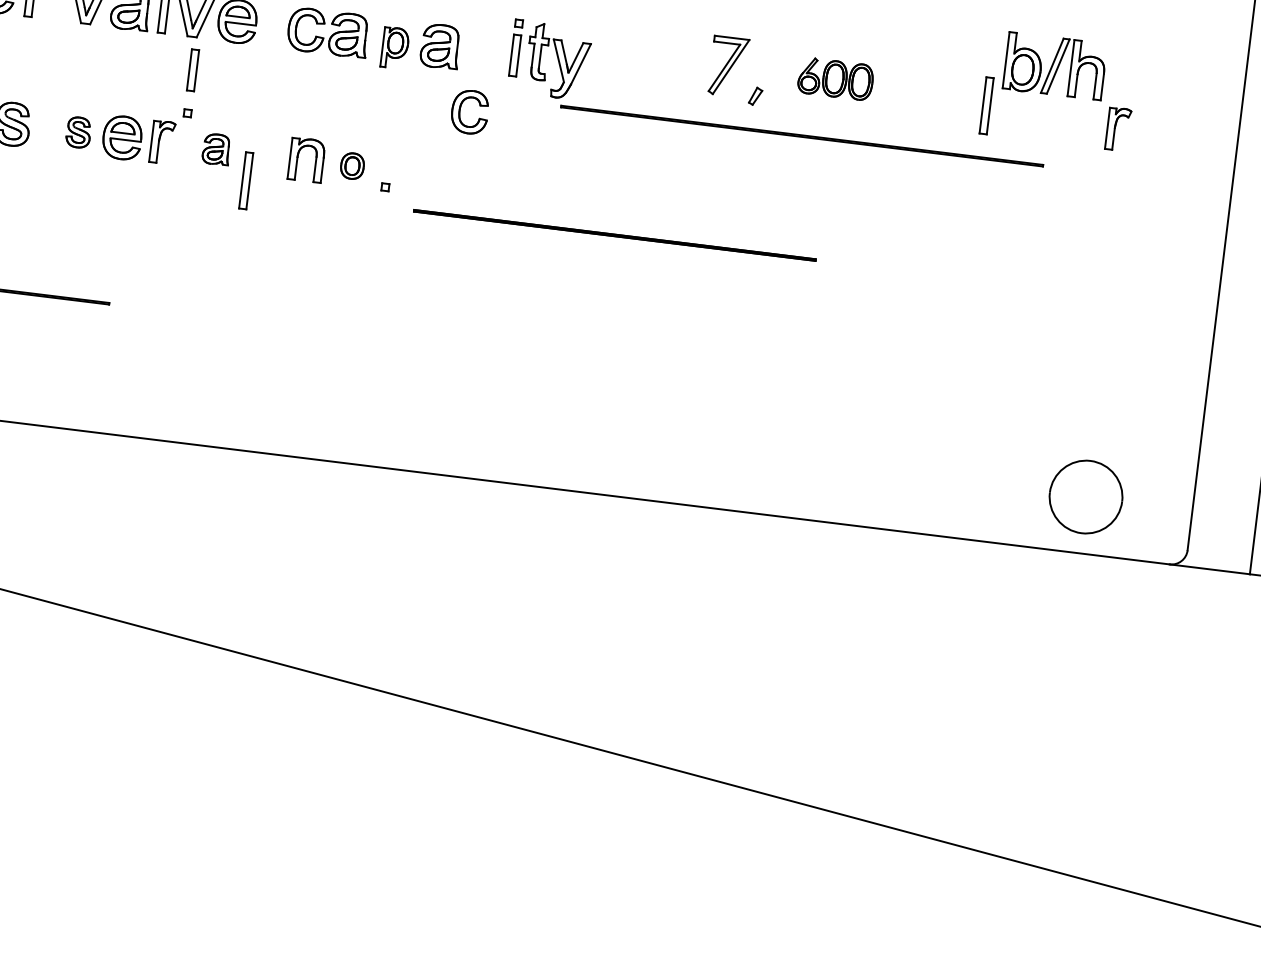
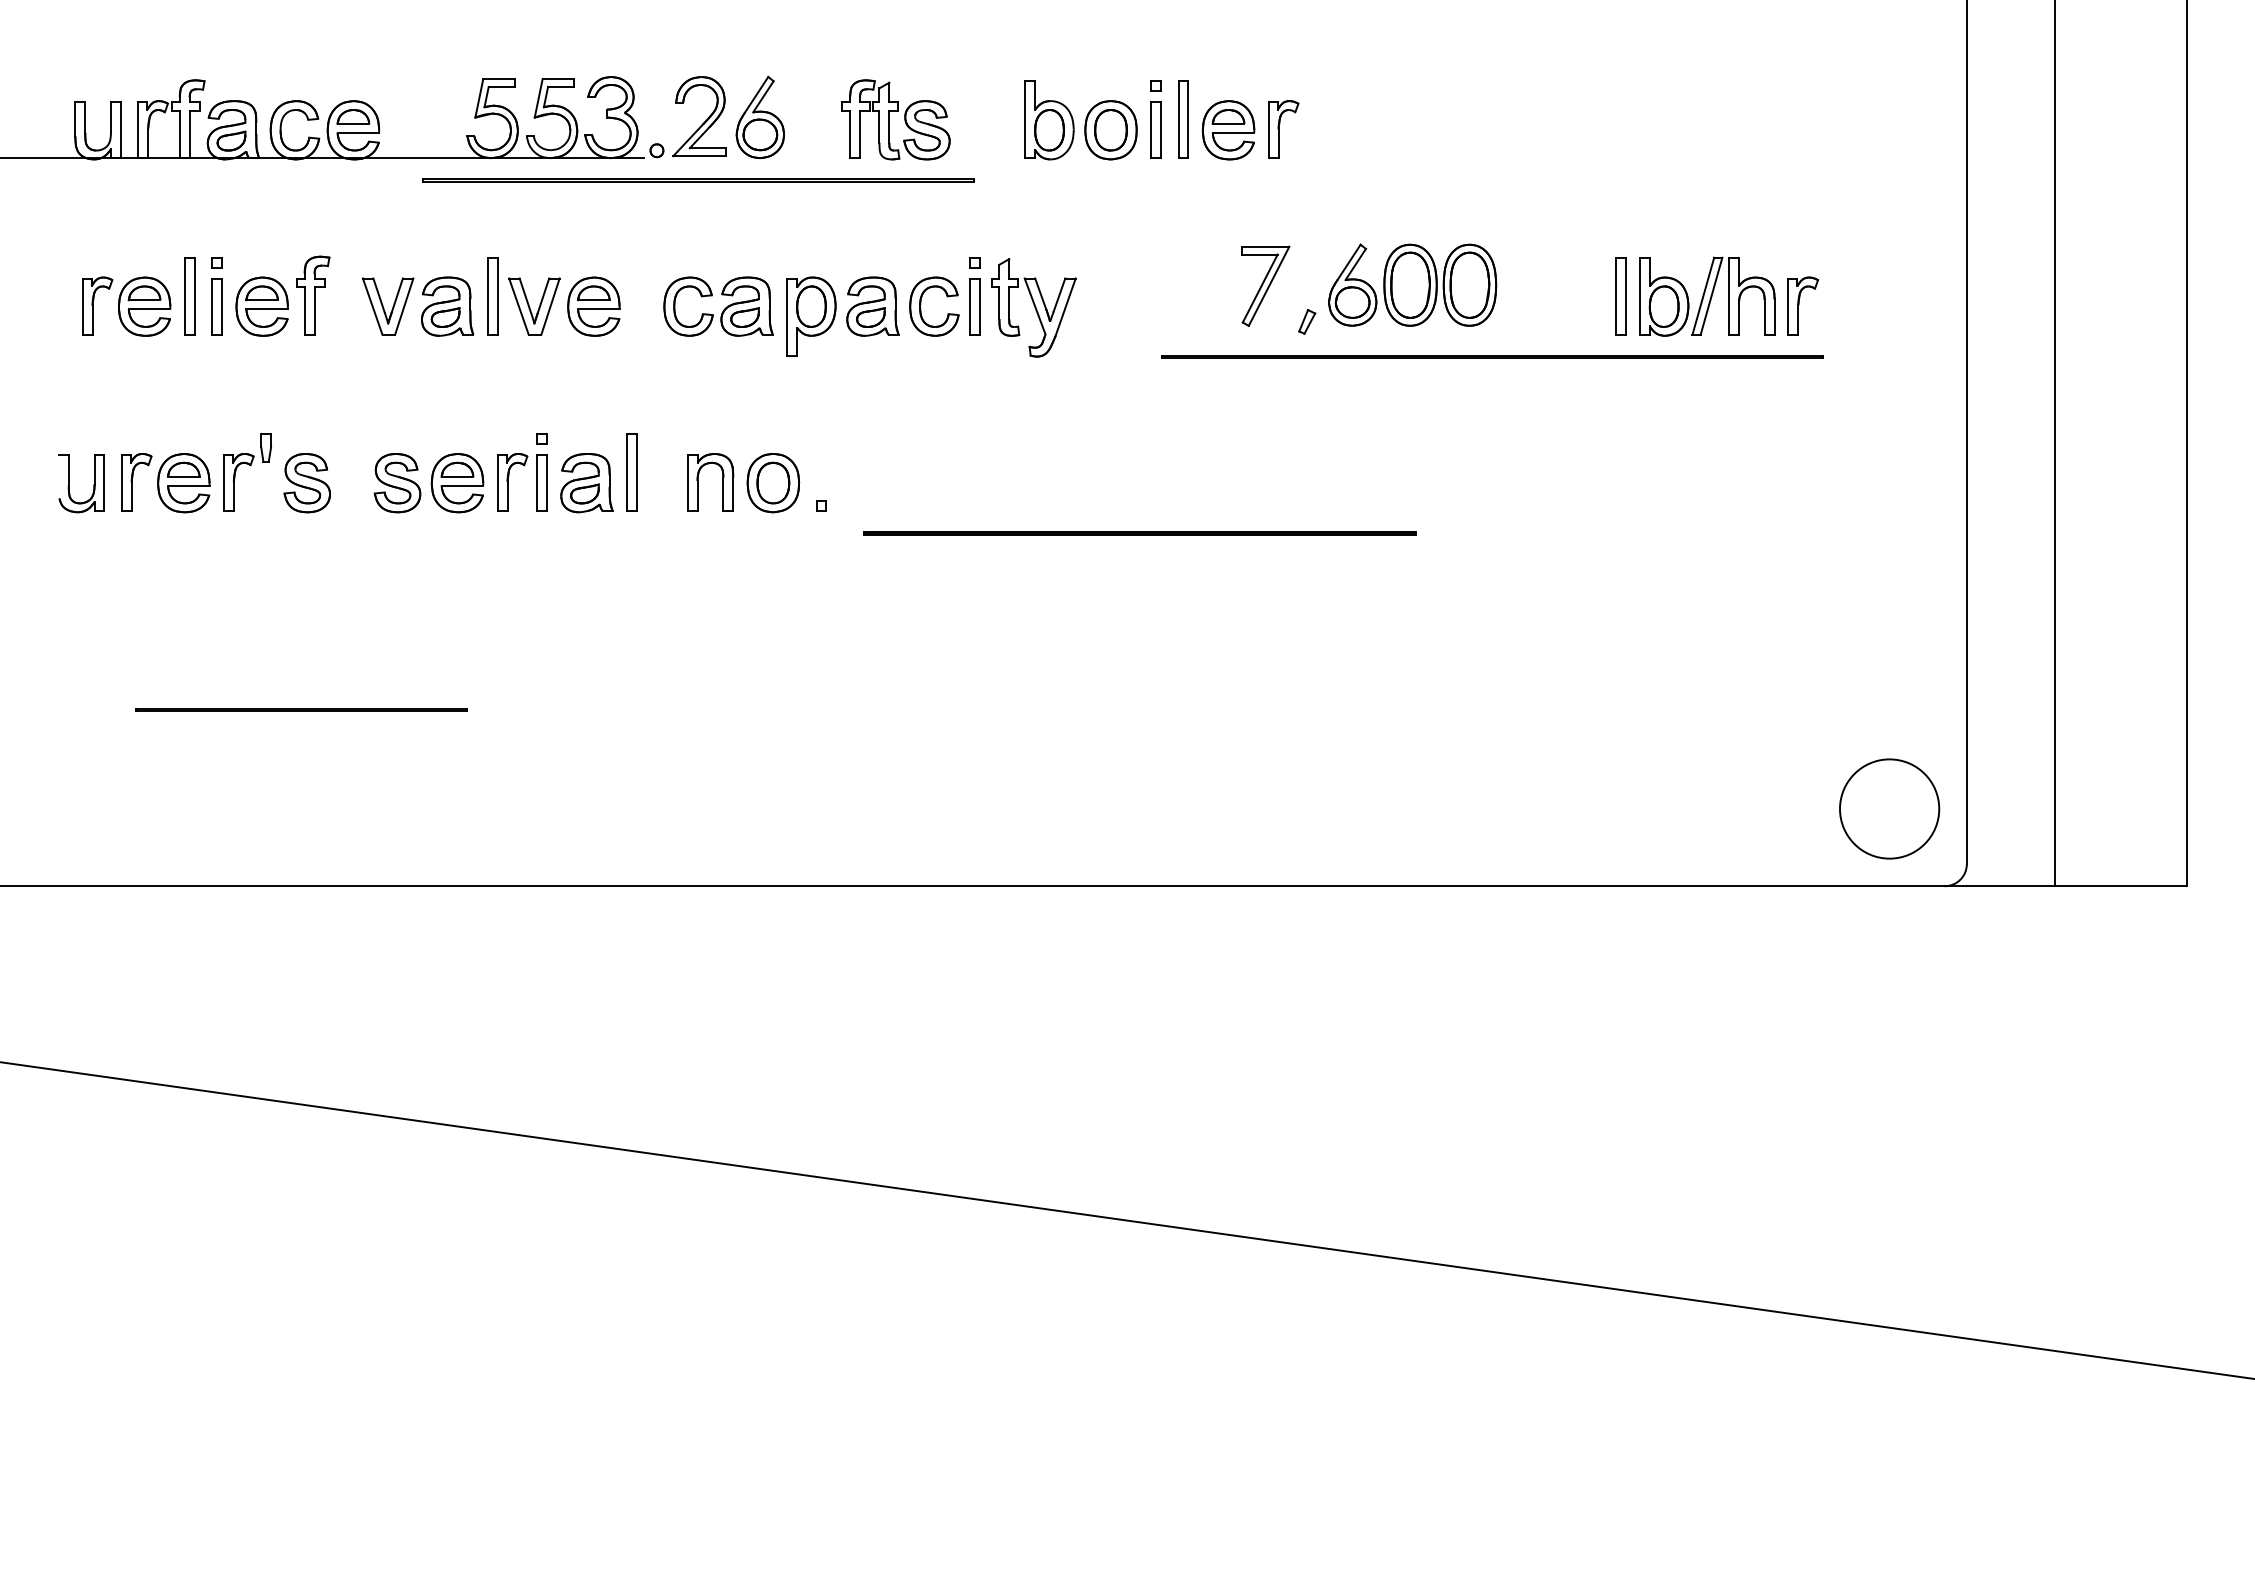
part: (395, 48) -> (811, 316), size x1.43
part: (1055, 66) -> (1707, 296), moved
part: (192, 69) -> (541, 482), moved
part: (835, 78) -> (1412, 284), size x1.67
part: (460, 109) -> (921, 304), moved
part: (78, 132) -> (397, 483), size x1.43
line: (802, 135) -> (1492, 356), moved
part: (216, 149) -> (586, 483), size x1.43
part: (352, 166) -> (773, 483), size x1.67
part: (245, 180) -> (631, 472), moved
part: (1086, 496) -> (1889, 808), moved

